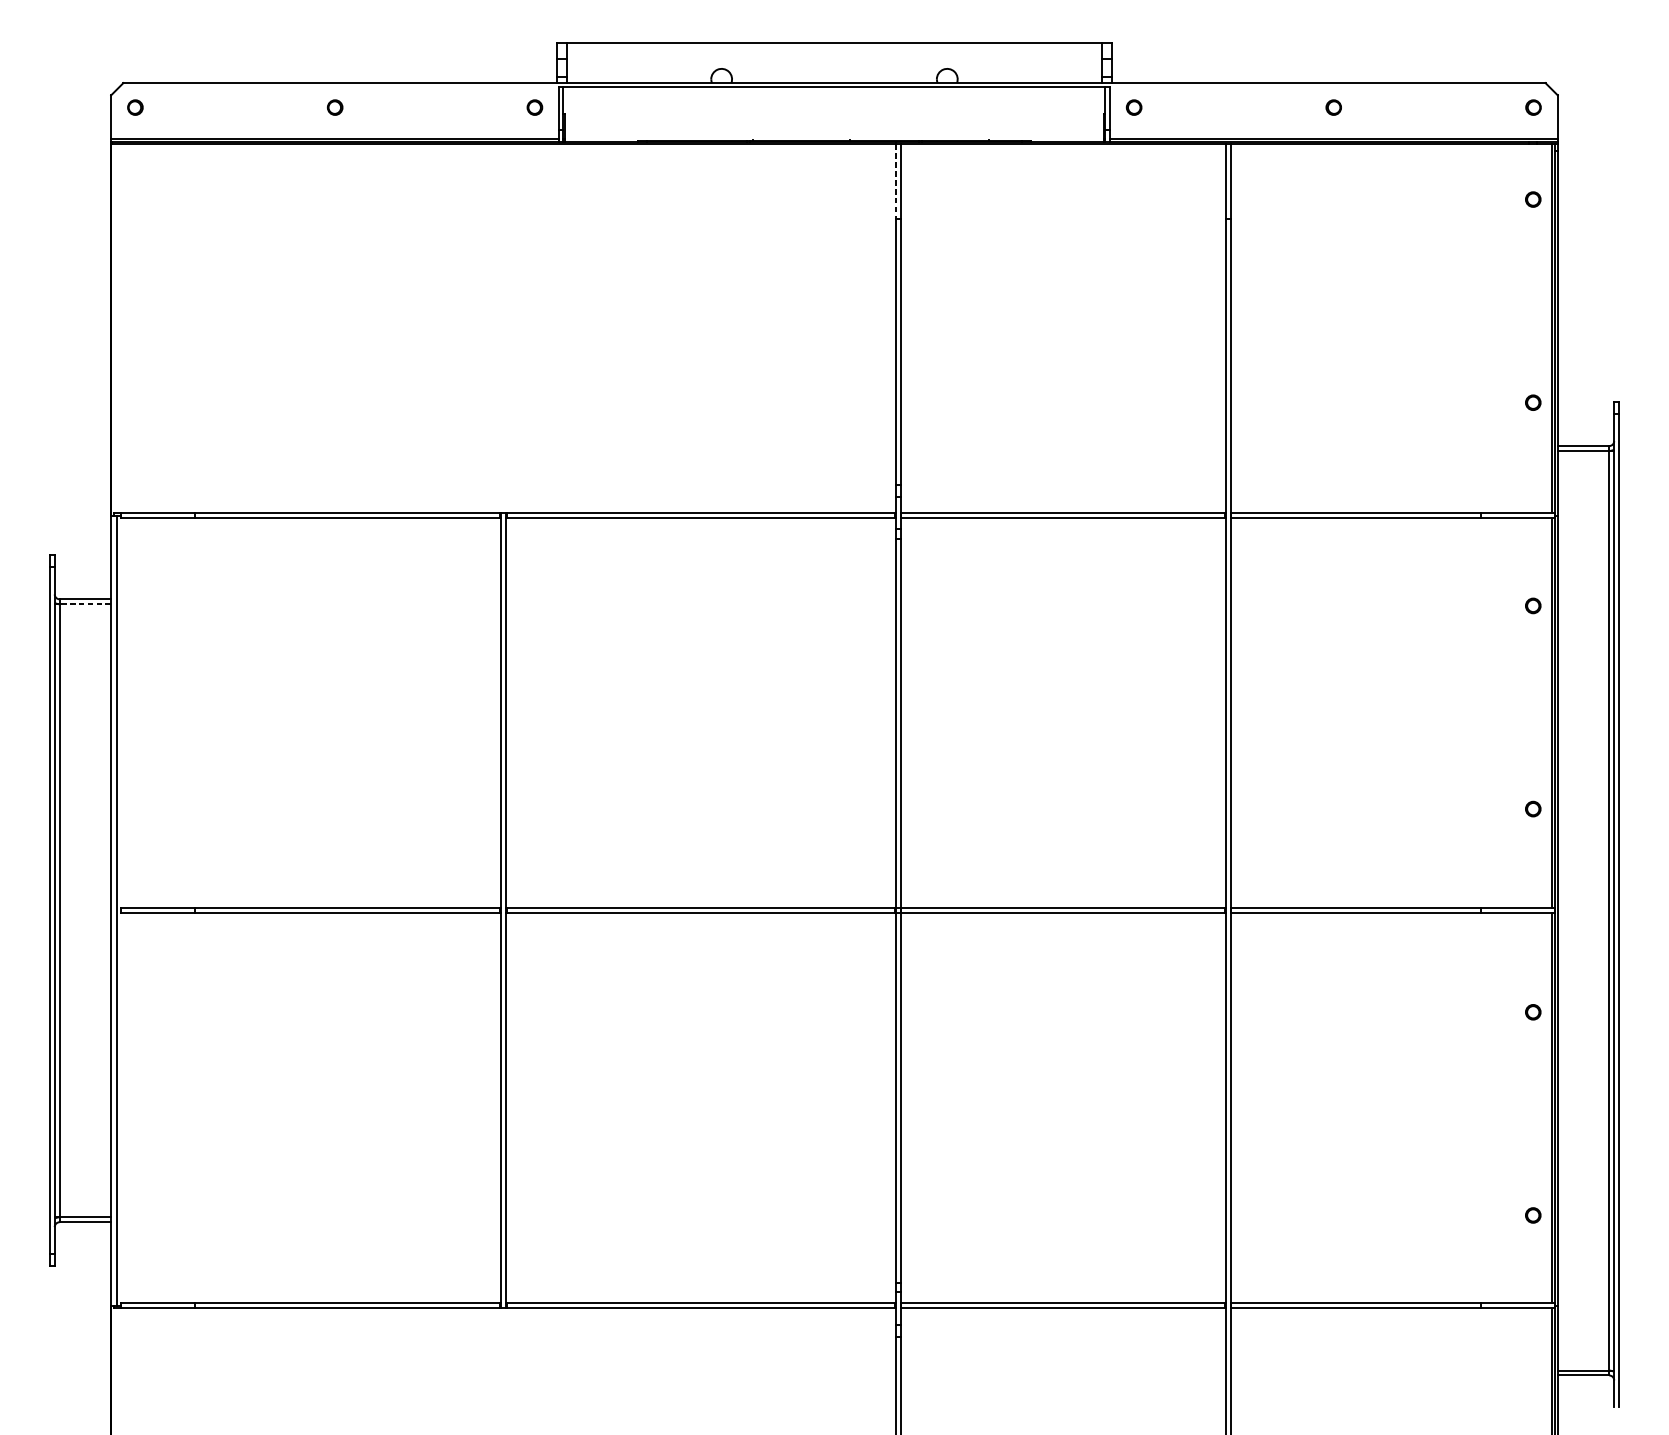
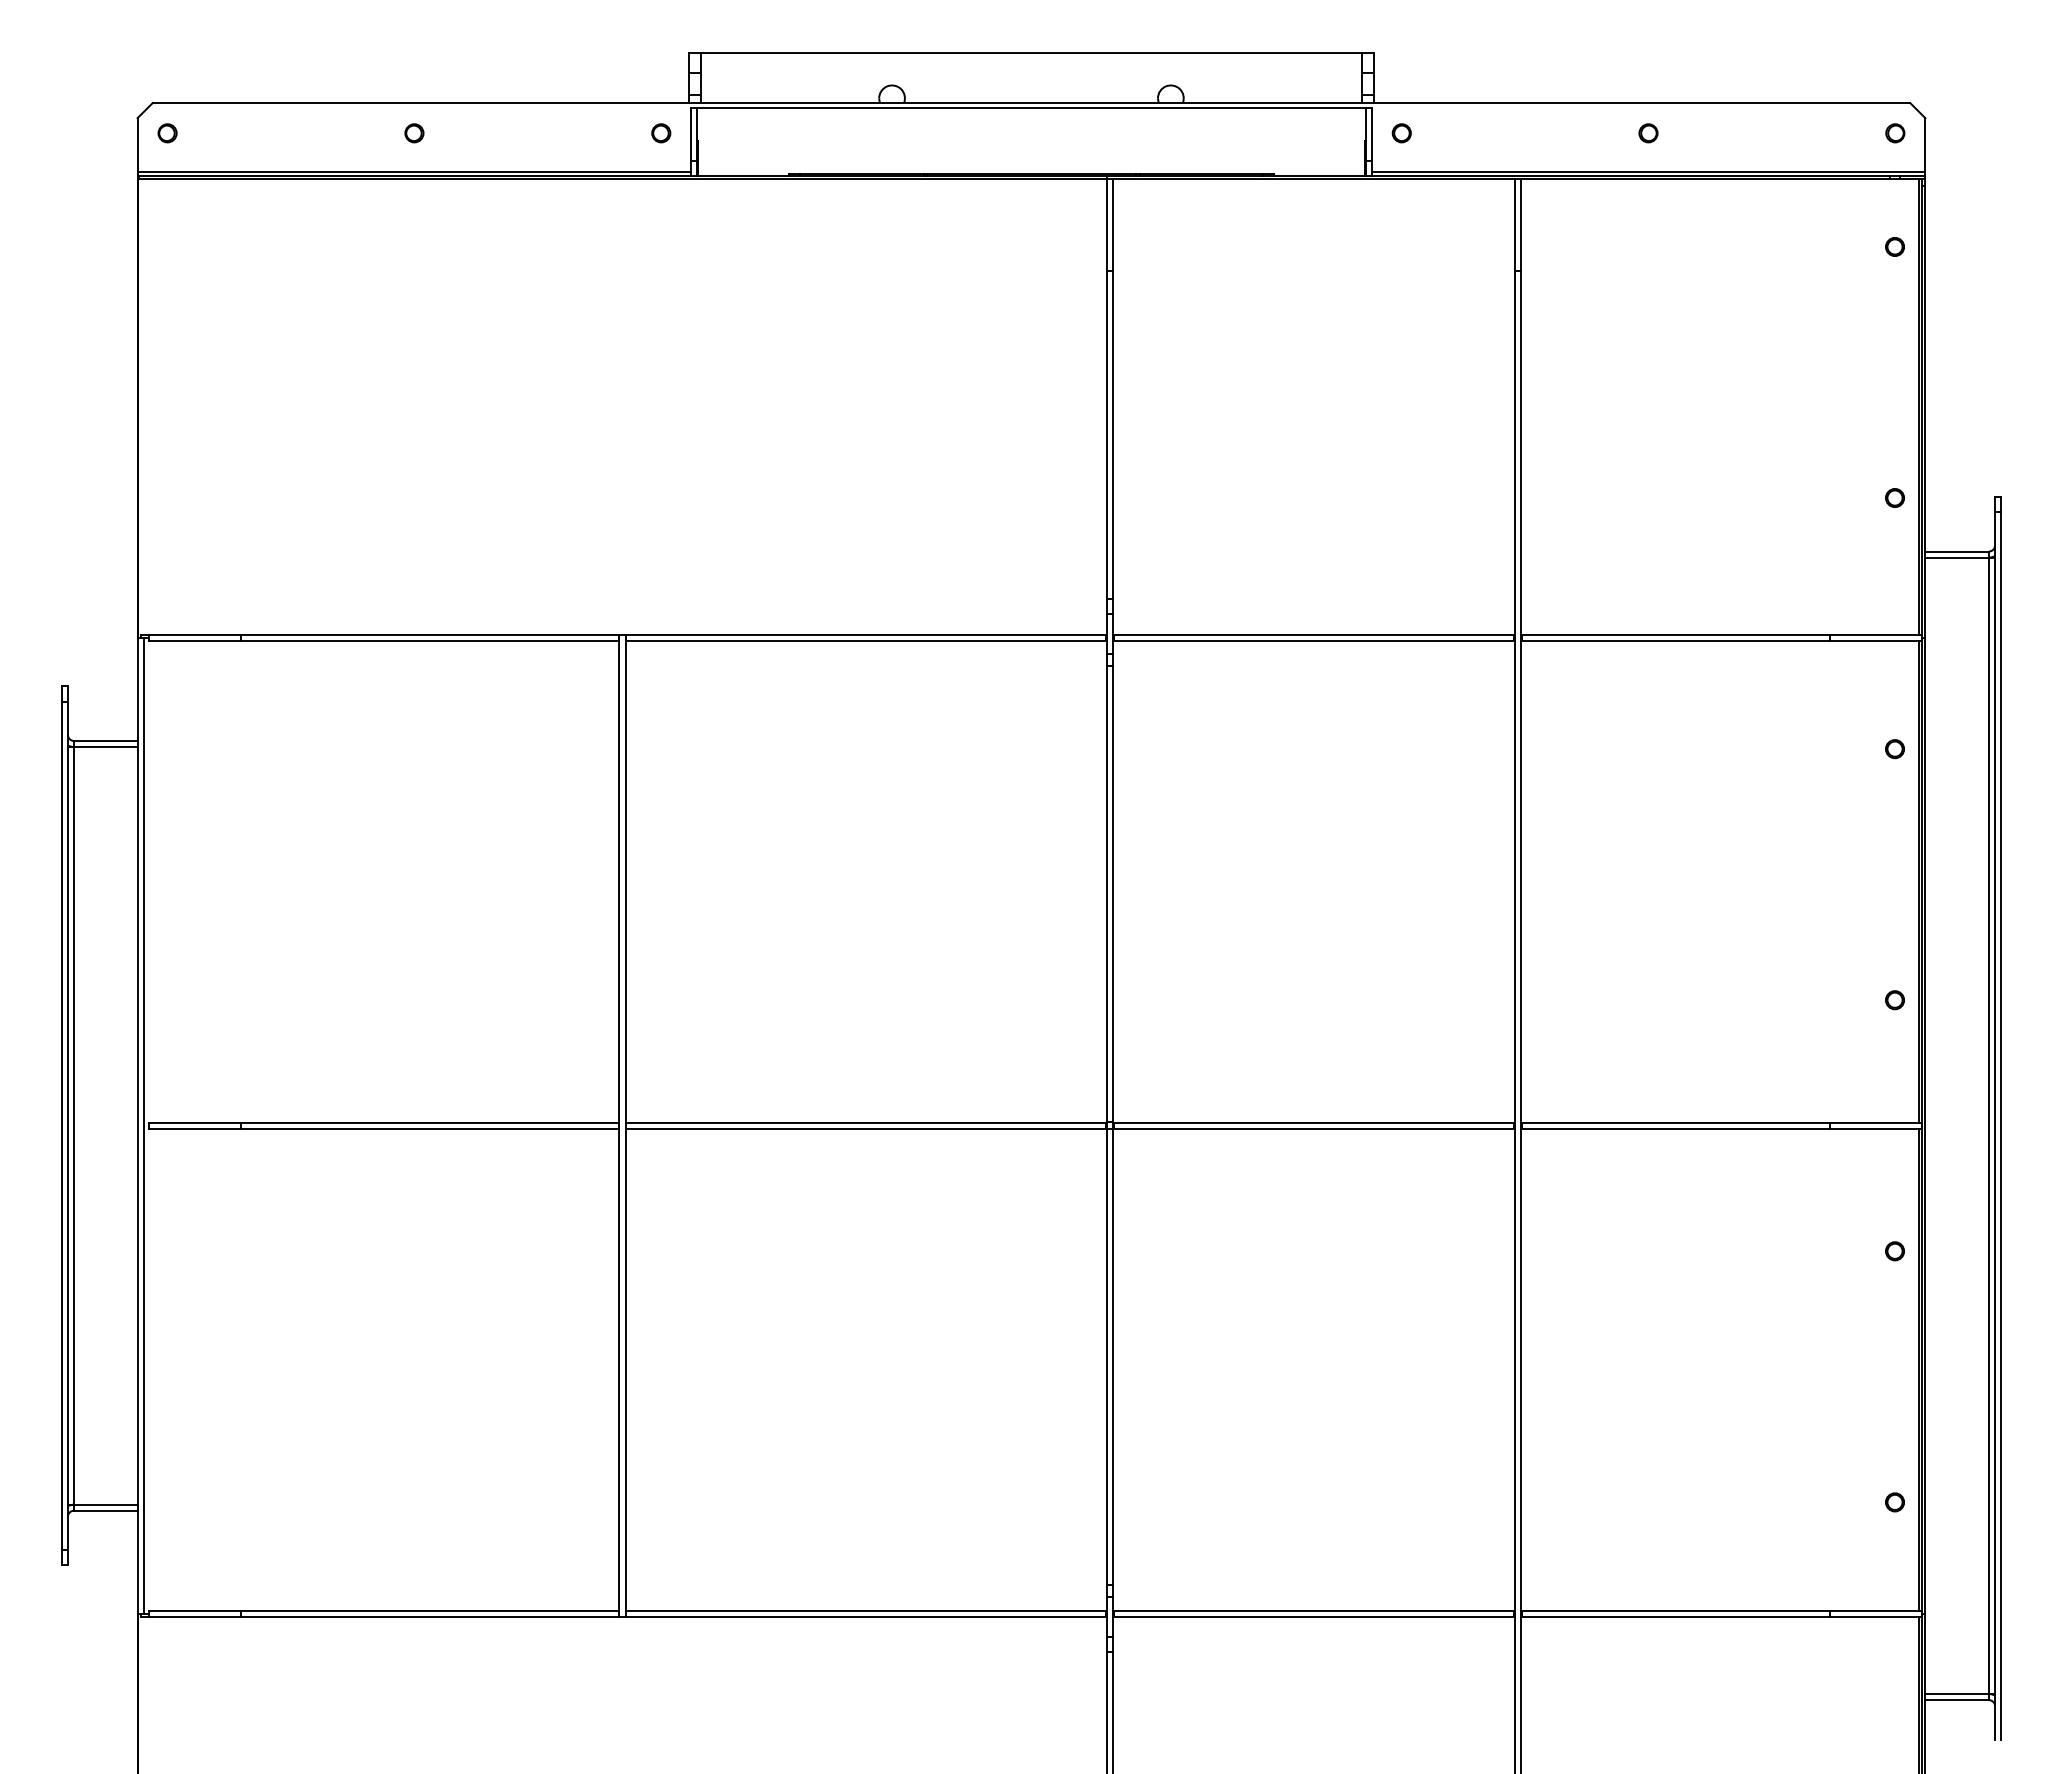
line: (895, 181) -> (1107, 224), dashed -> solid
line: (85, 604) -> (105, 747), dashed -> solid

